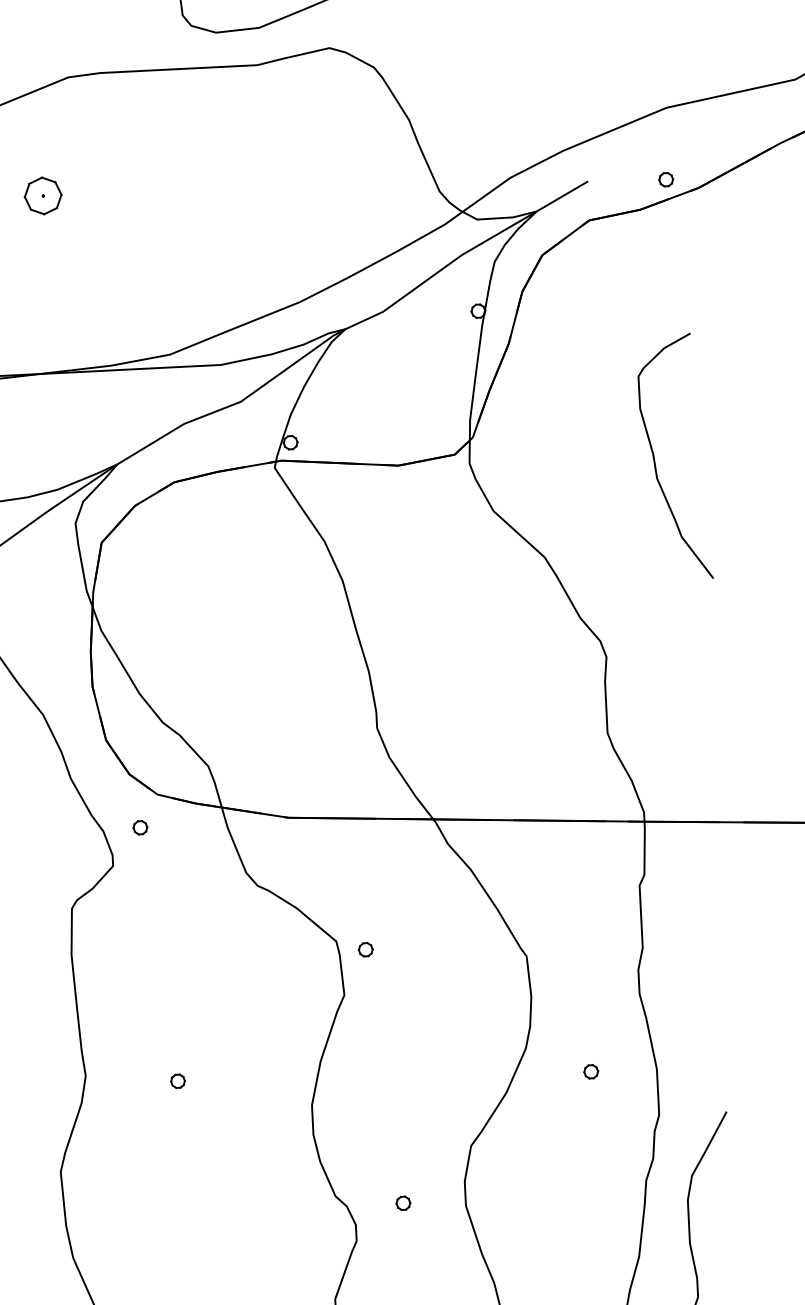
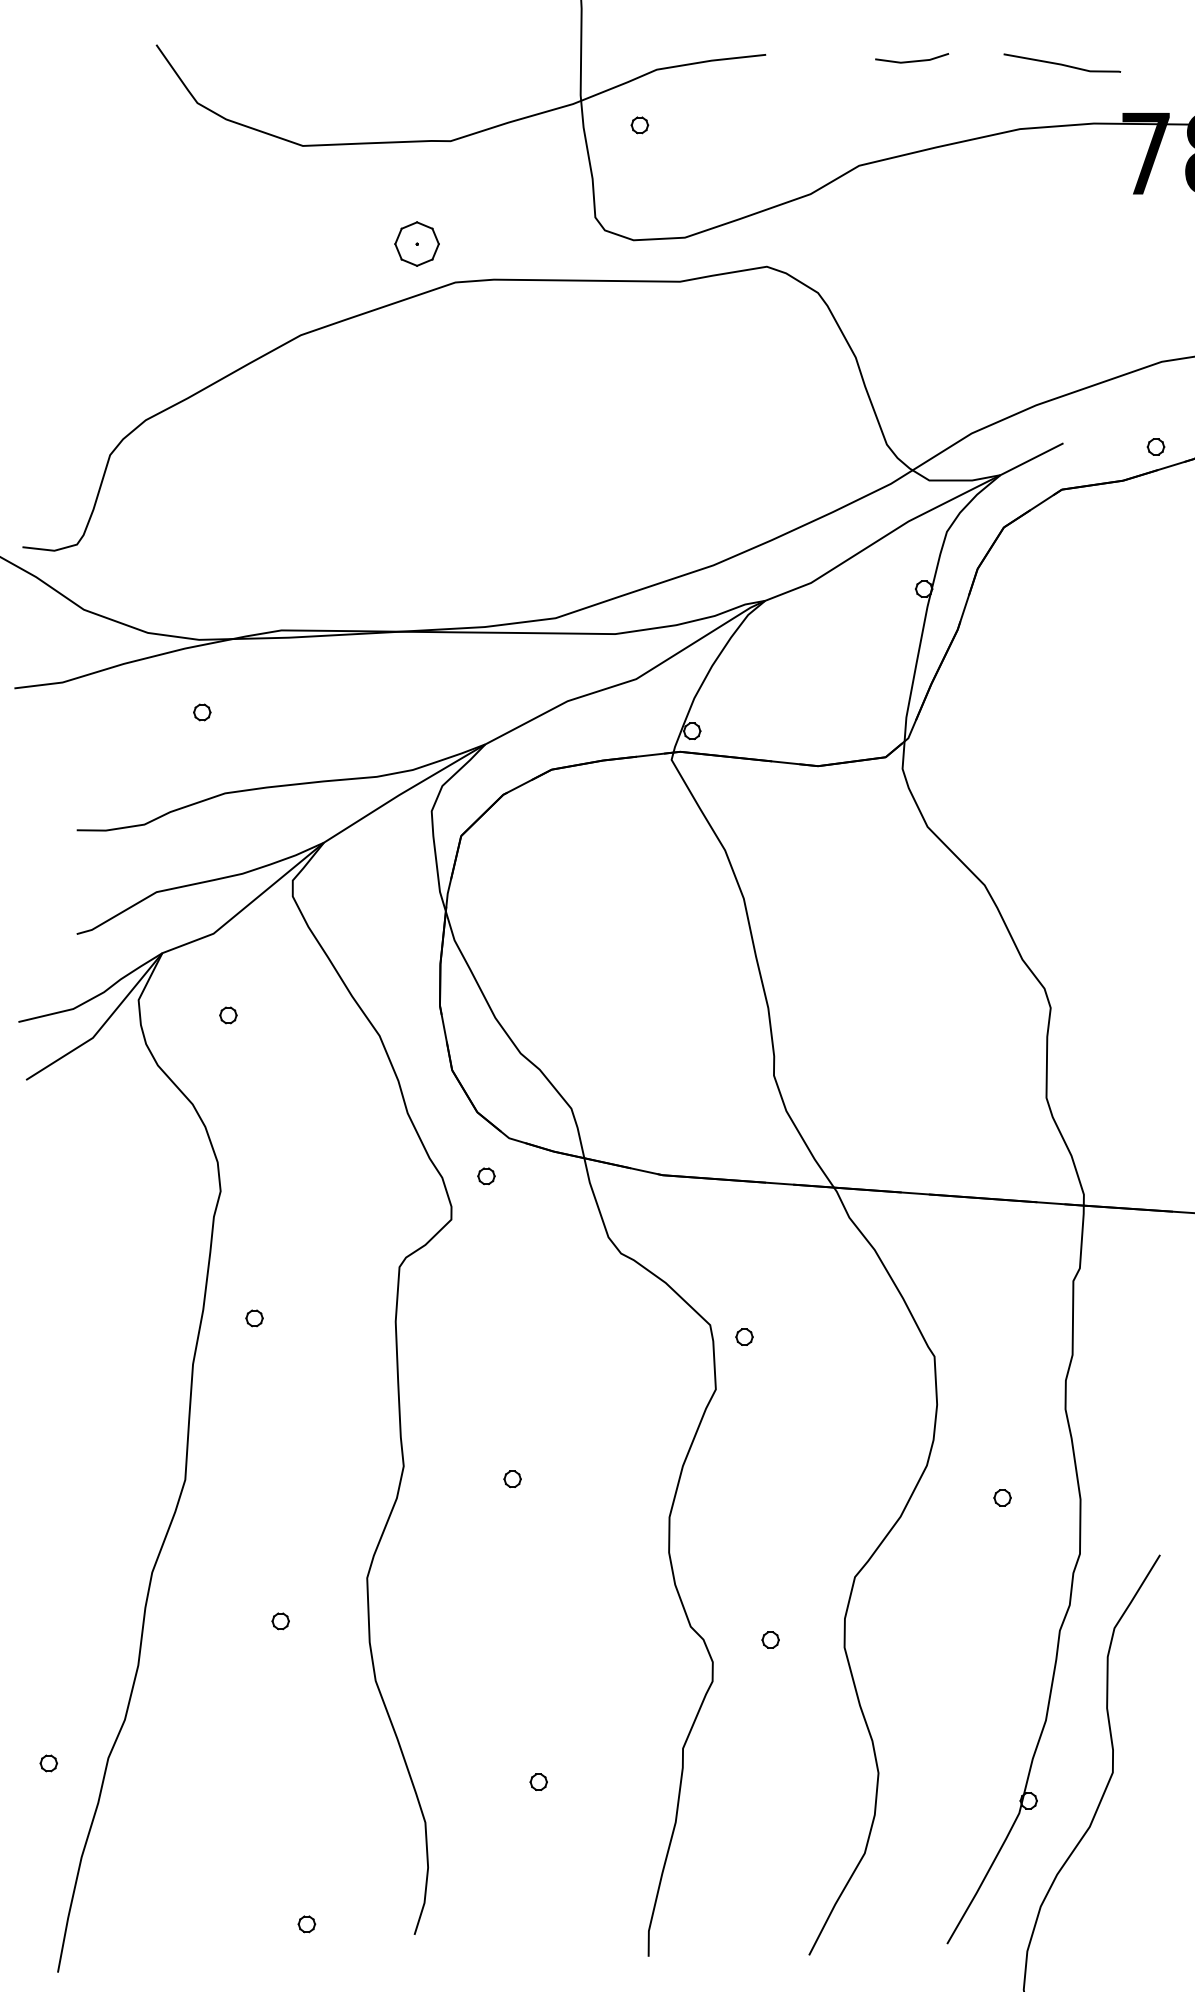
part: (42, 195) -> (416, 243), moved
curve: (654, 458) -> (1122, 776), removed

